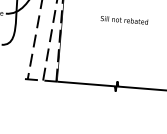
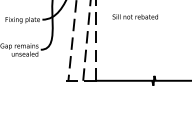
text: (123, 19) -> (134, 16), moved

